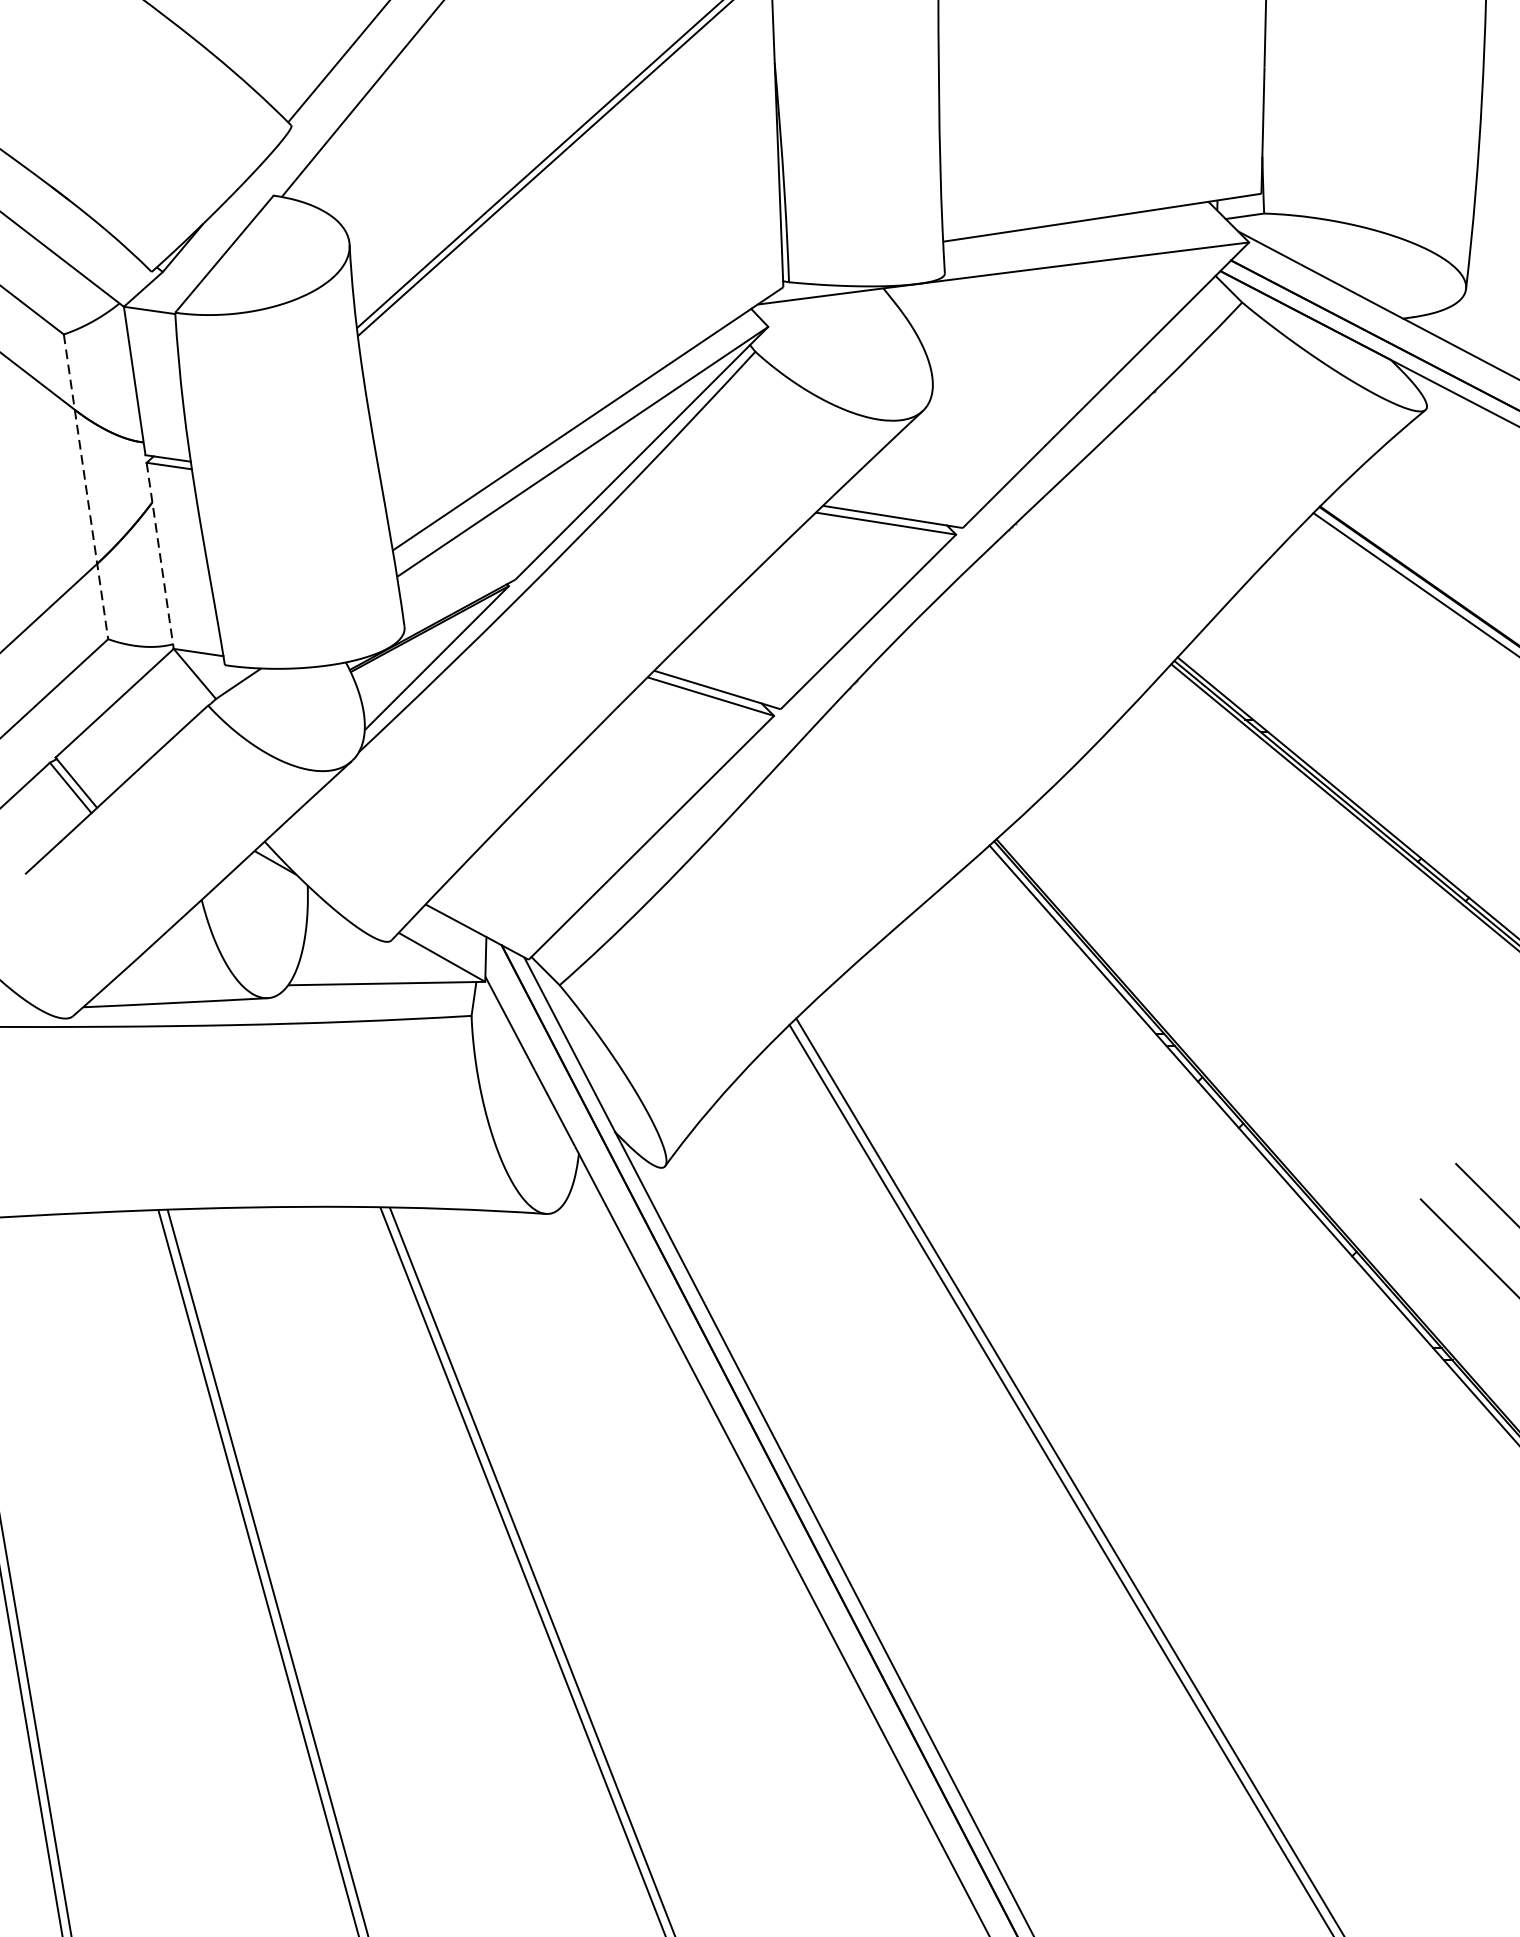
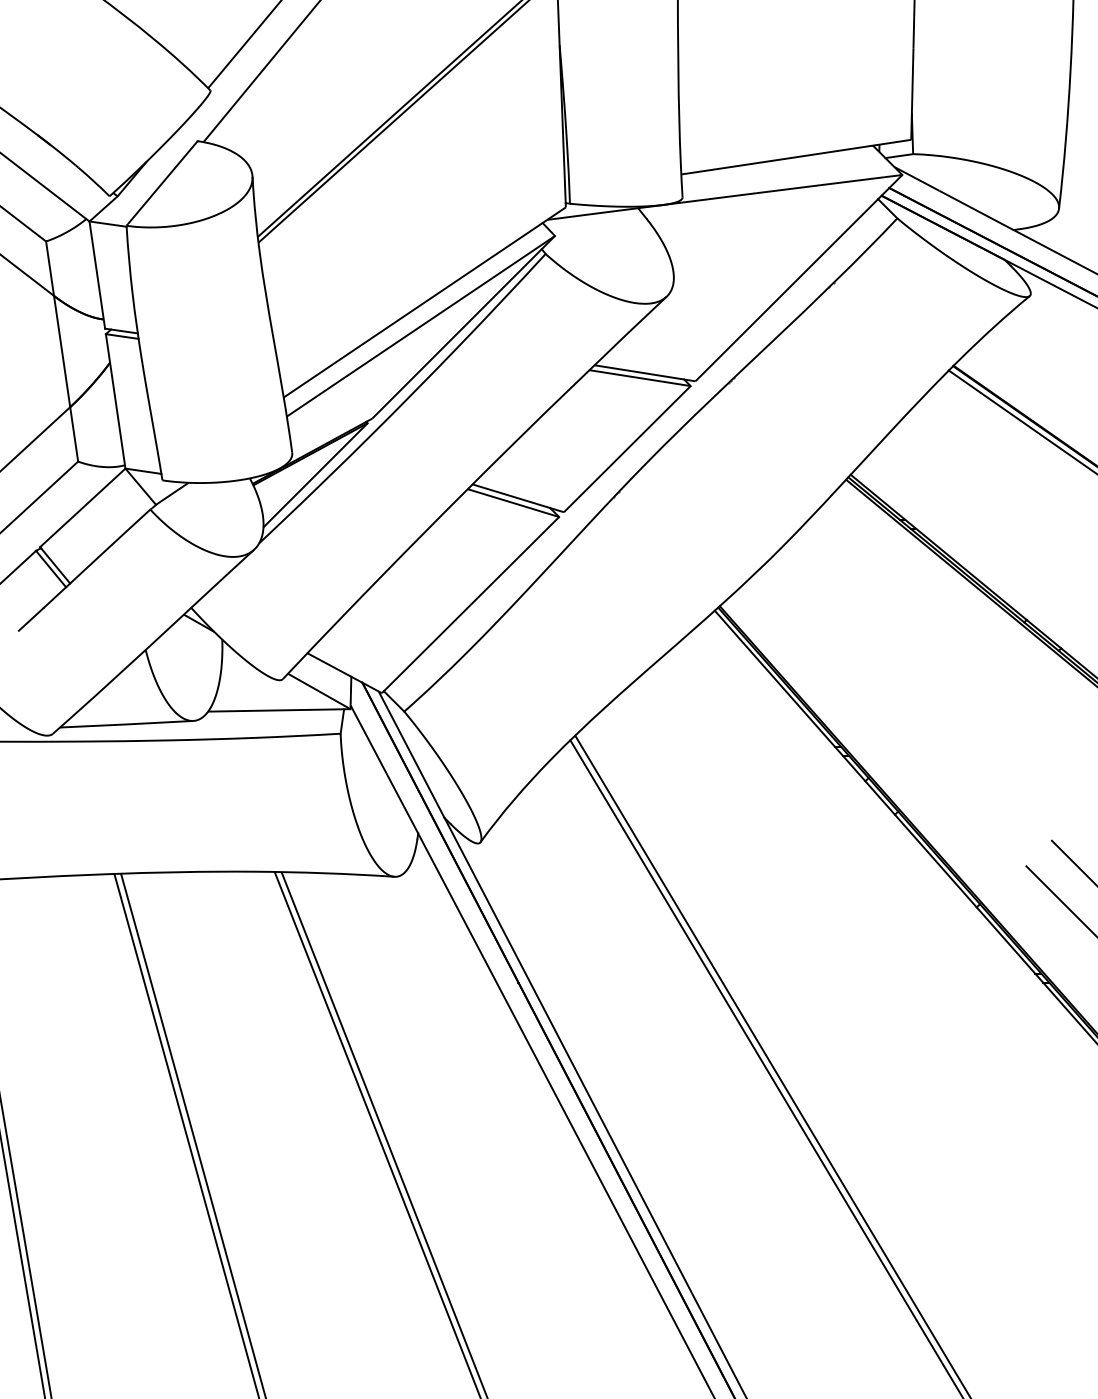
line: (86, 488) -> (62, 352), dashed -> solid
line: (159, 555) -> (115, 401), dashed -> solid

